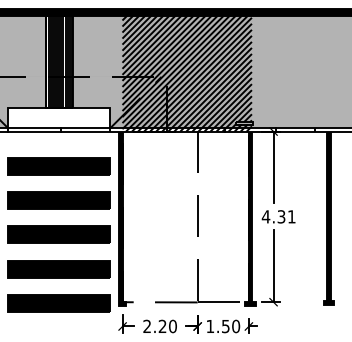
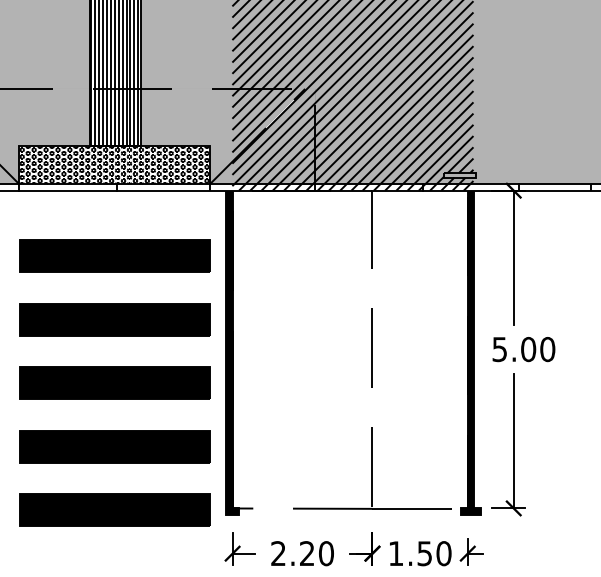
hatch: (58, 117) -> (113, 164), added
text: (278, 216) -> (522, 348), 4.31 -> 5.00

